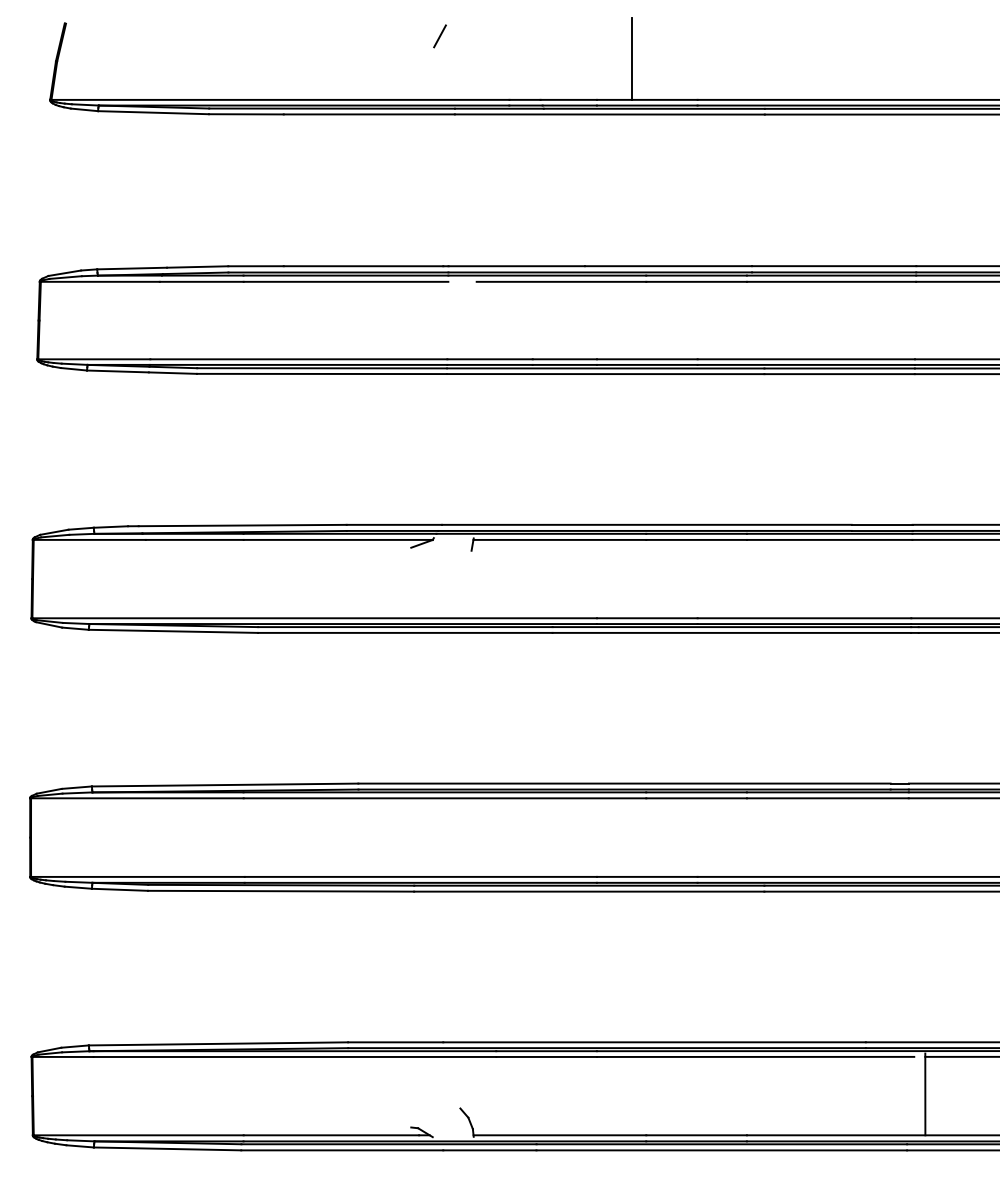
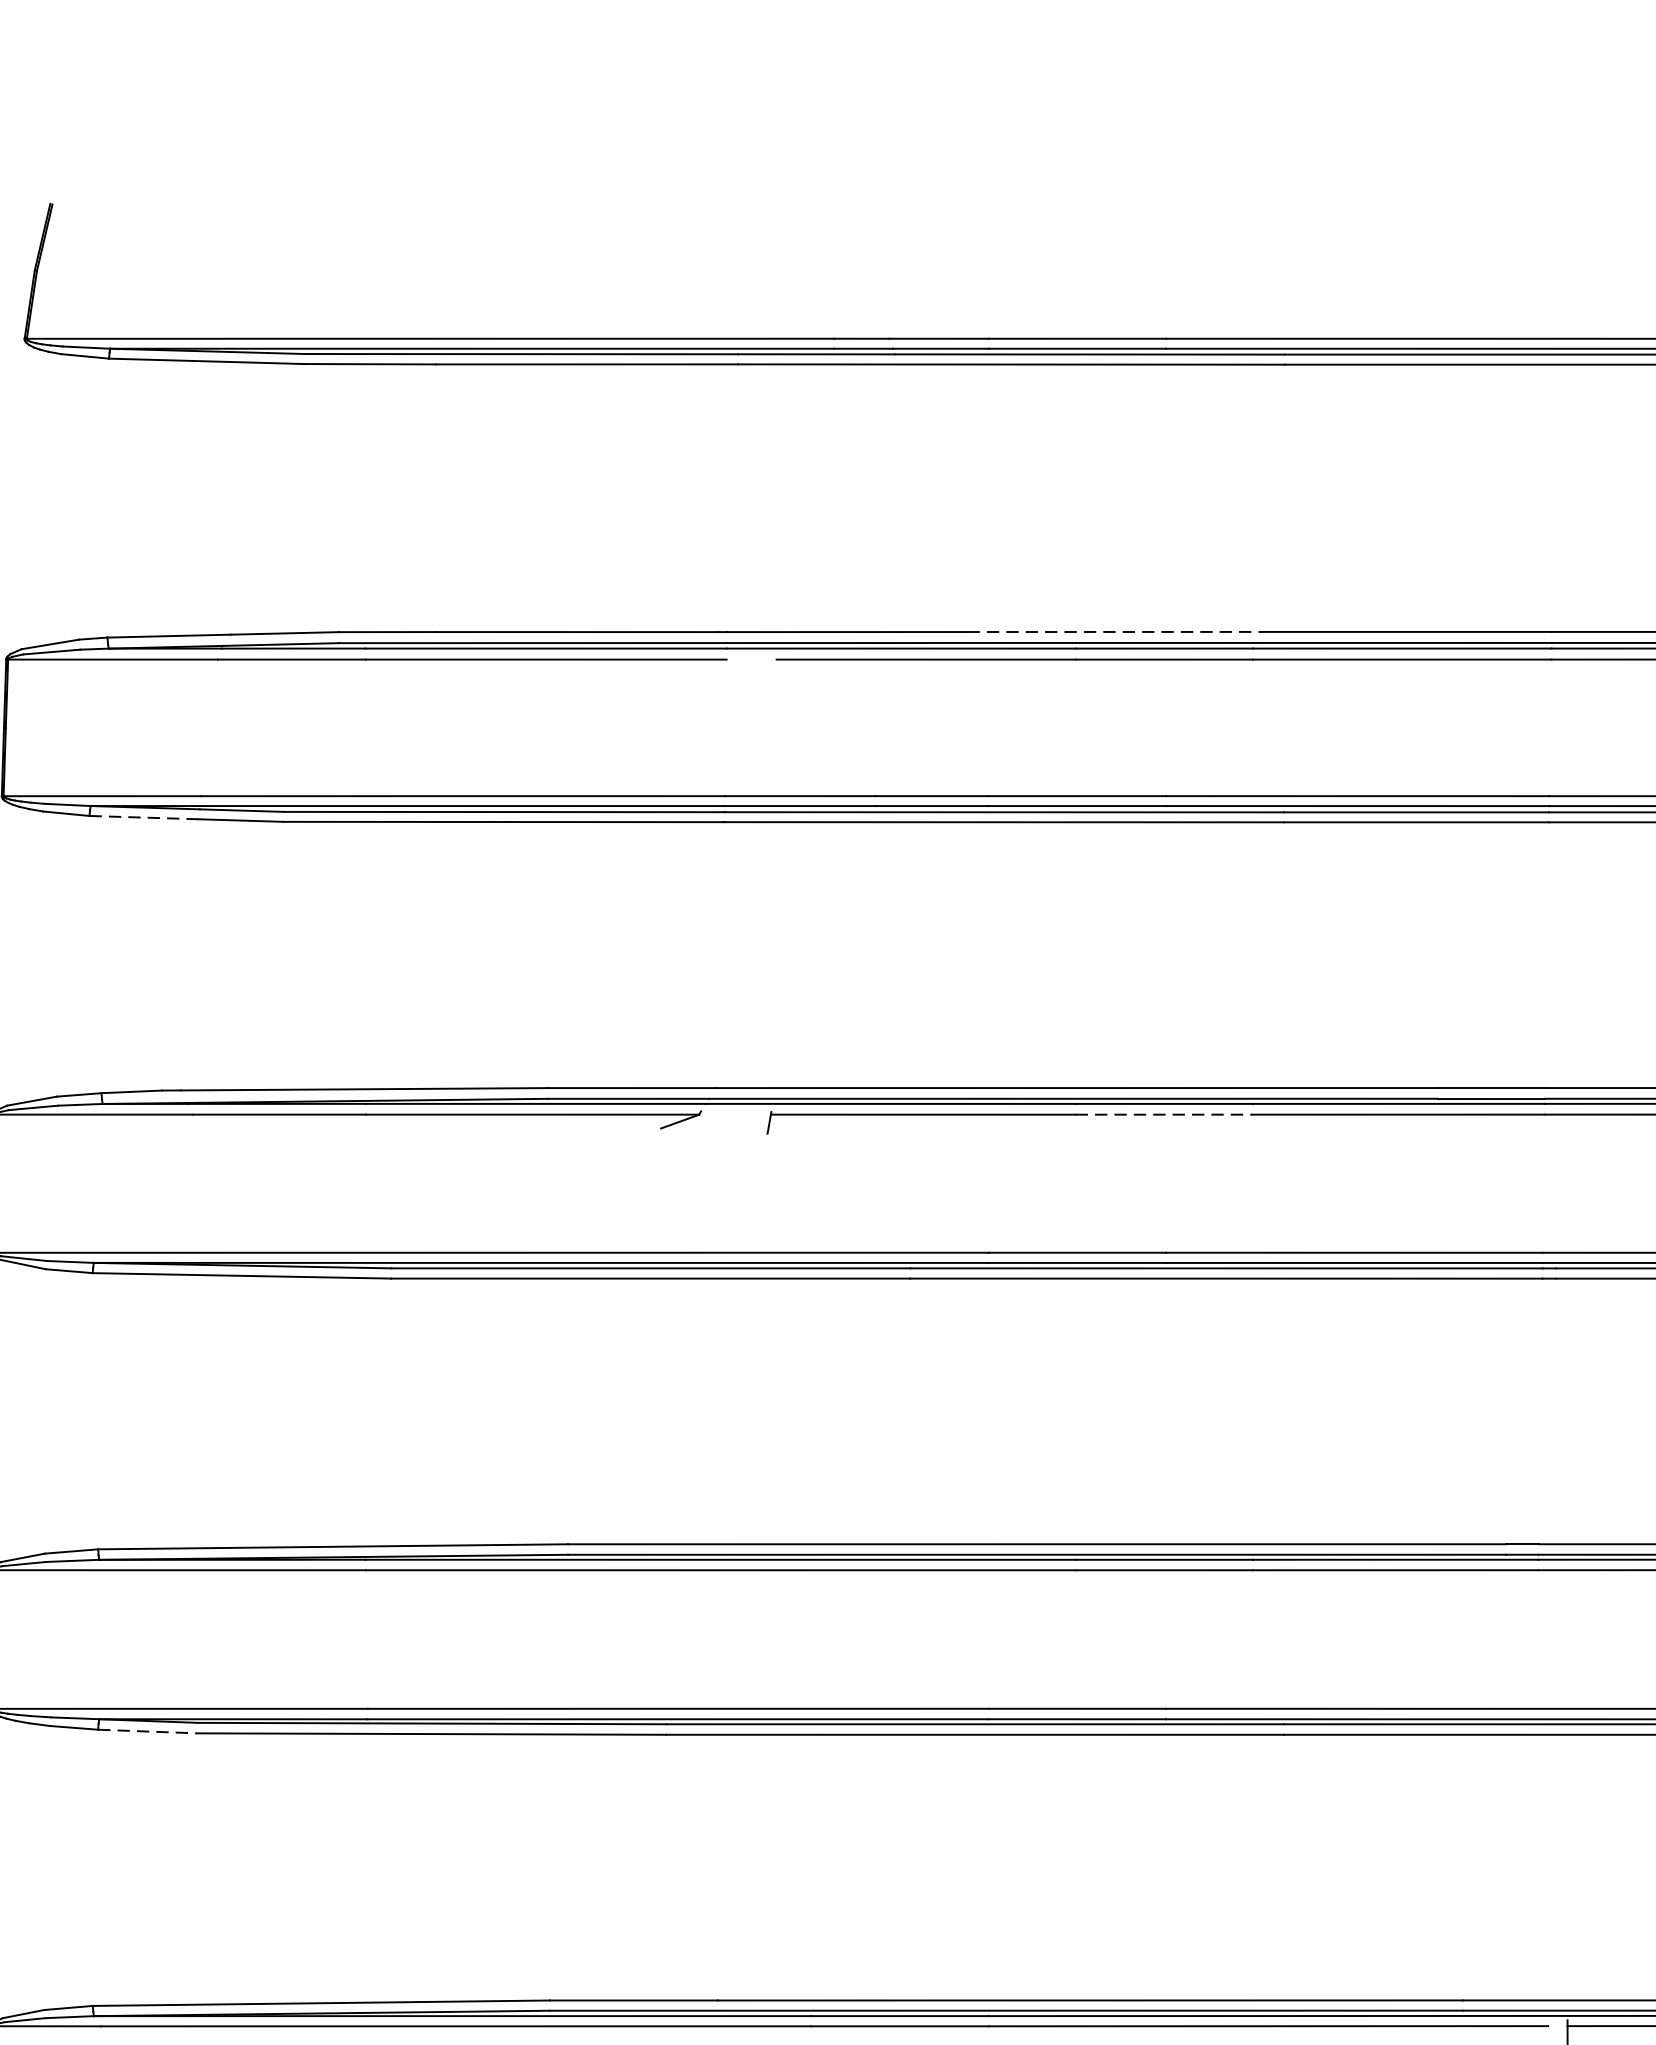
line: (439, 36) -> (711, 226), removed
line: (632, 58) -> (1051, 265), removed
line: (668, 266) -> (1114, 632), solid -> dashed
line: (117, 371) -> (143, 817), solid -> dashed
line: (697, 539) -> (1165, 1113), solid -> dashed
line: (120, 889) -> (148, 1731), solid -> dashed

